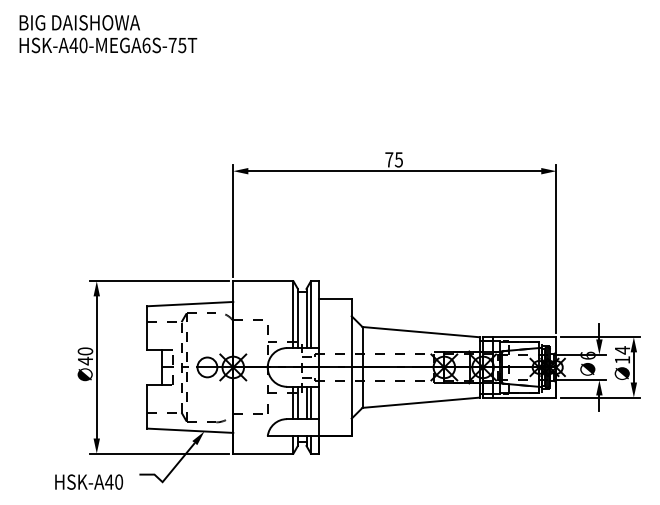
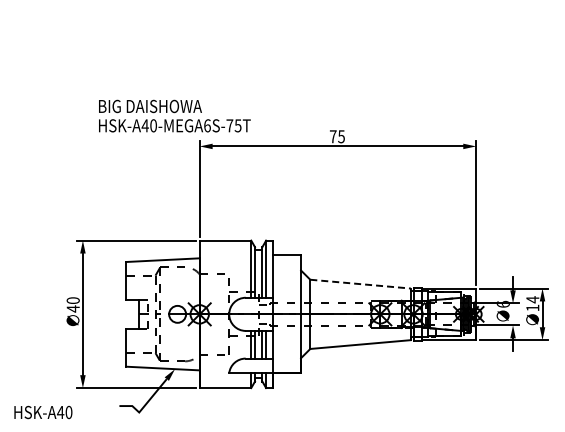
text: (107, 33) -> (174, 115), moved
line: (421, 332) -> (360, 284), solid -> dashed
text: (89, 482) -> (43, 412), moved

